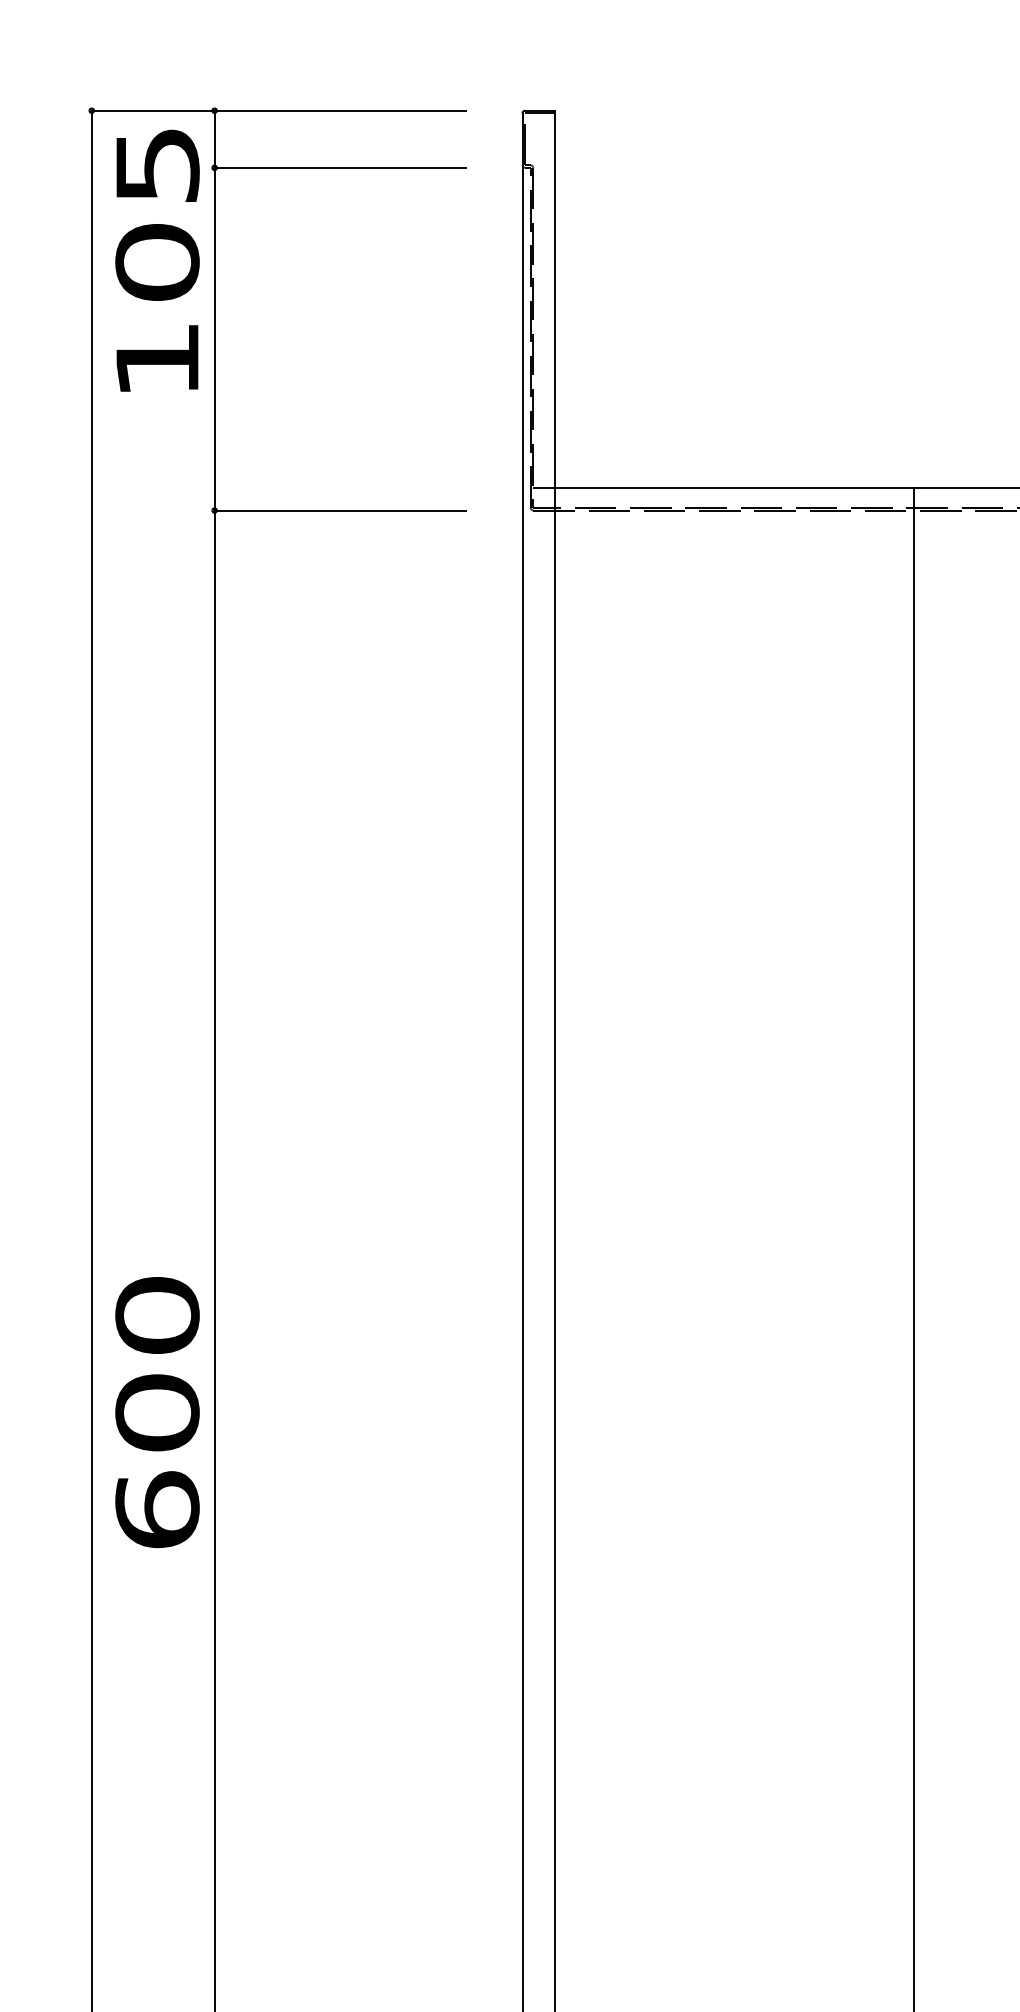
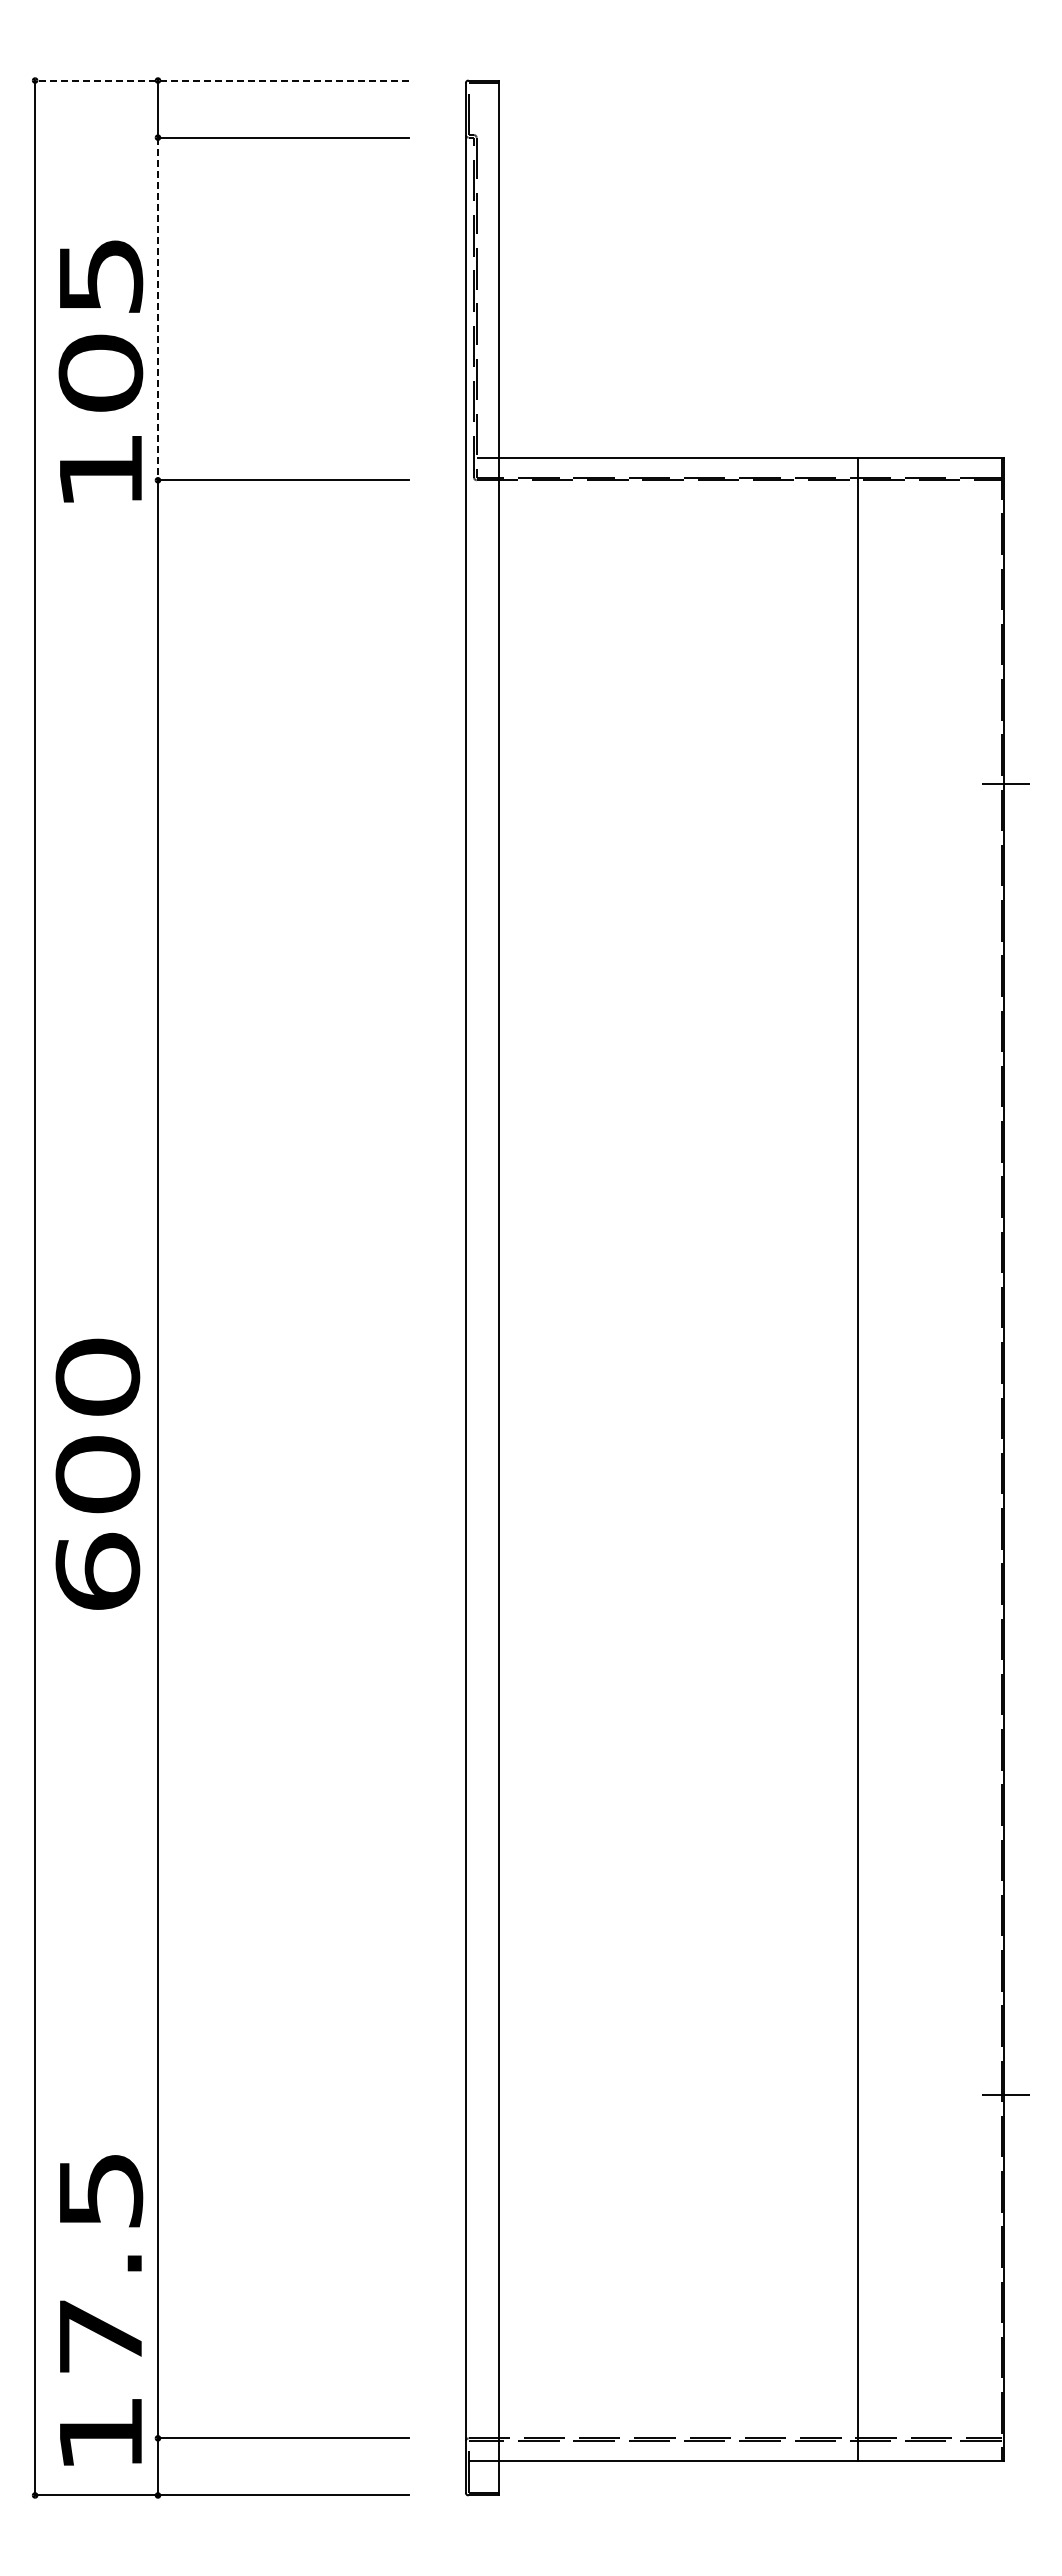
line: (278, 110) -> (221, 80), solid -> dashed
text: (157, 260) -> (100, 371), moved
line: (214, 339) -> (157, 309), solid -> dashed
text: (157, 1411) -> (97, 1473), moved

